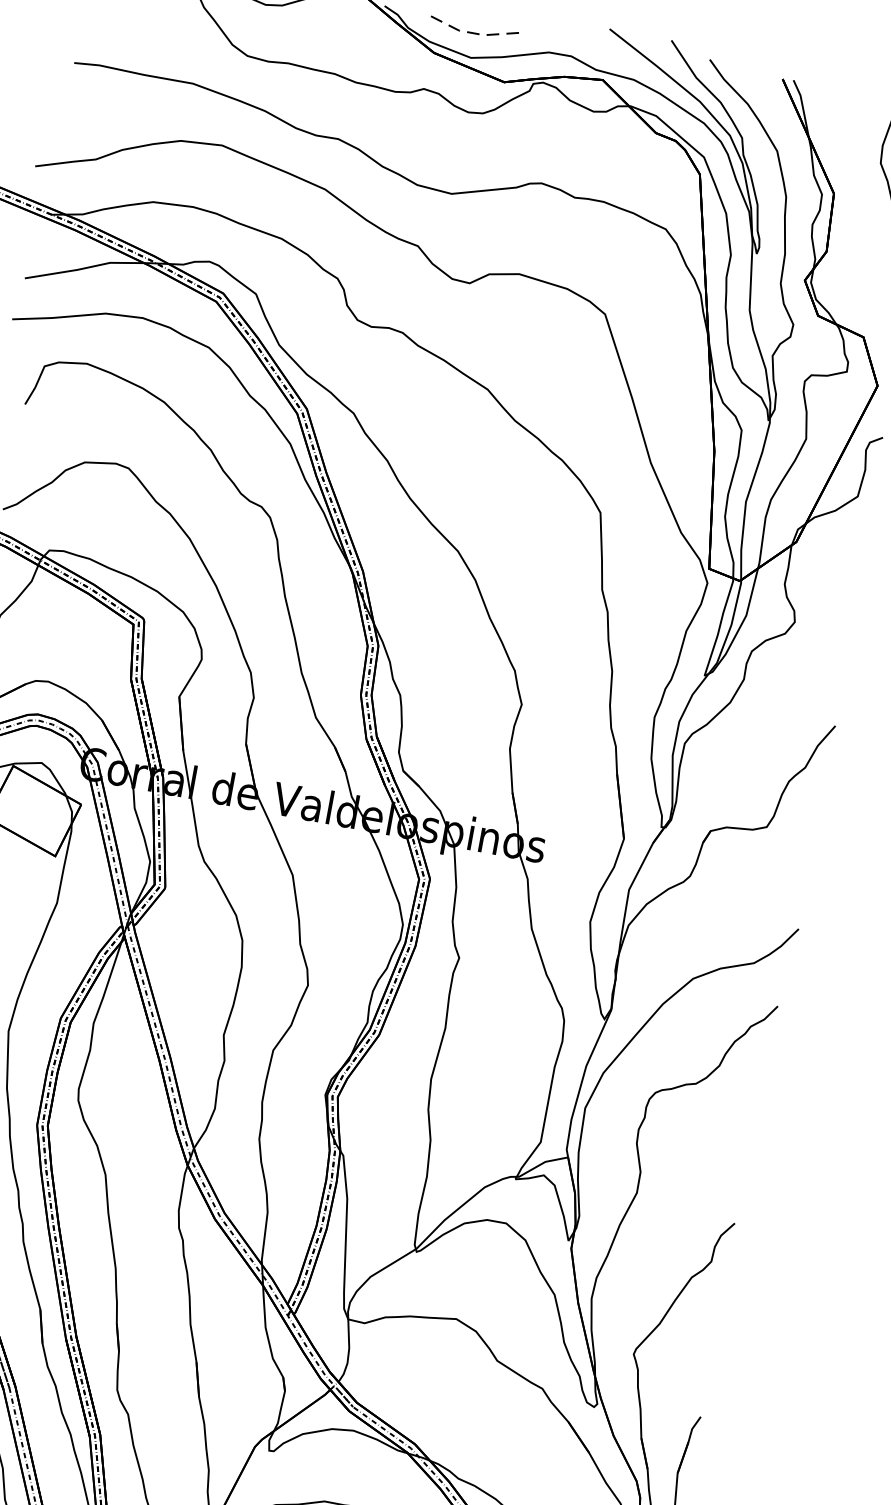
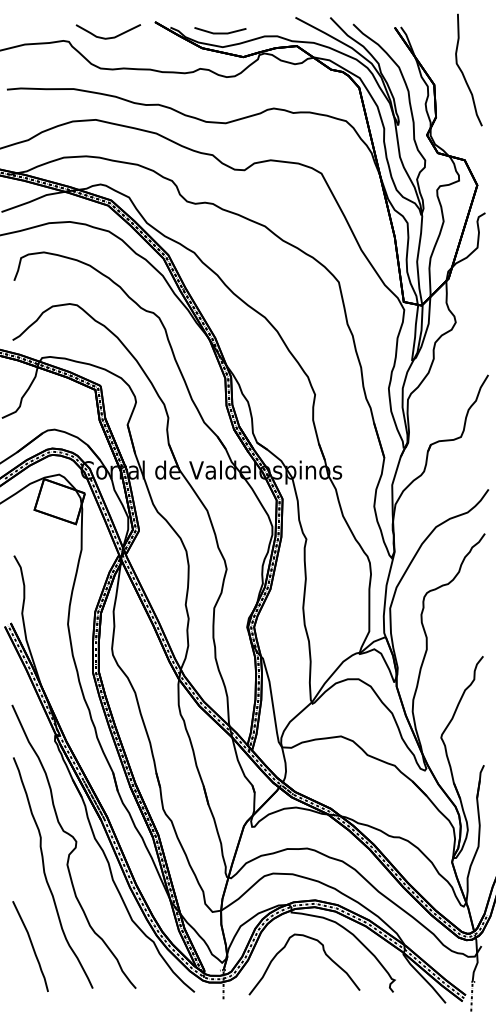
line: (471, 32) -> (220, 33), dashed -> solid

